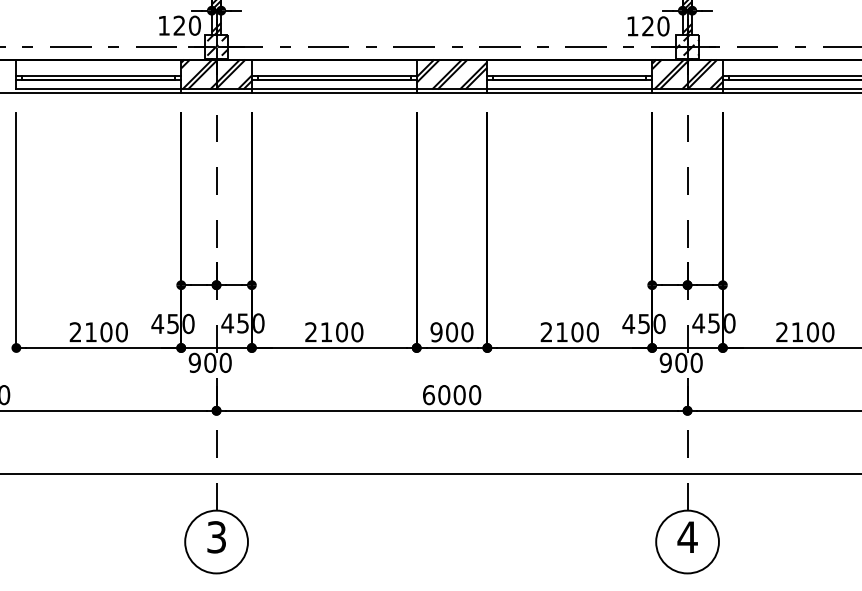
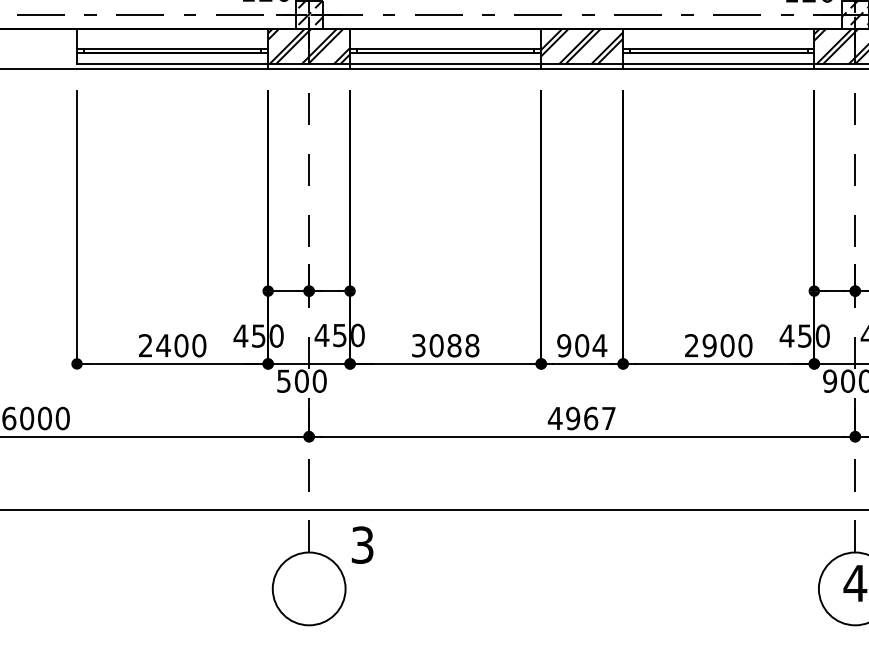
text: (90, 332) -> (162, 345), 2100 -> 2400
text: (334, 332) -> (445, 345), 2100 -> 3088
text: (467, 332) -> (600, 345), 900 -> 904
text: (561, 332) -> (709, 345), 2100 -> 2900
text: (194, 362) -> (283, 380), 900 -> 500
text: (451, 395) -> (581, 419), 6000 -> 4967
text: (216, 537) -> (362, 545), moved

